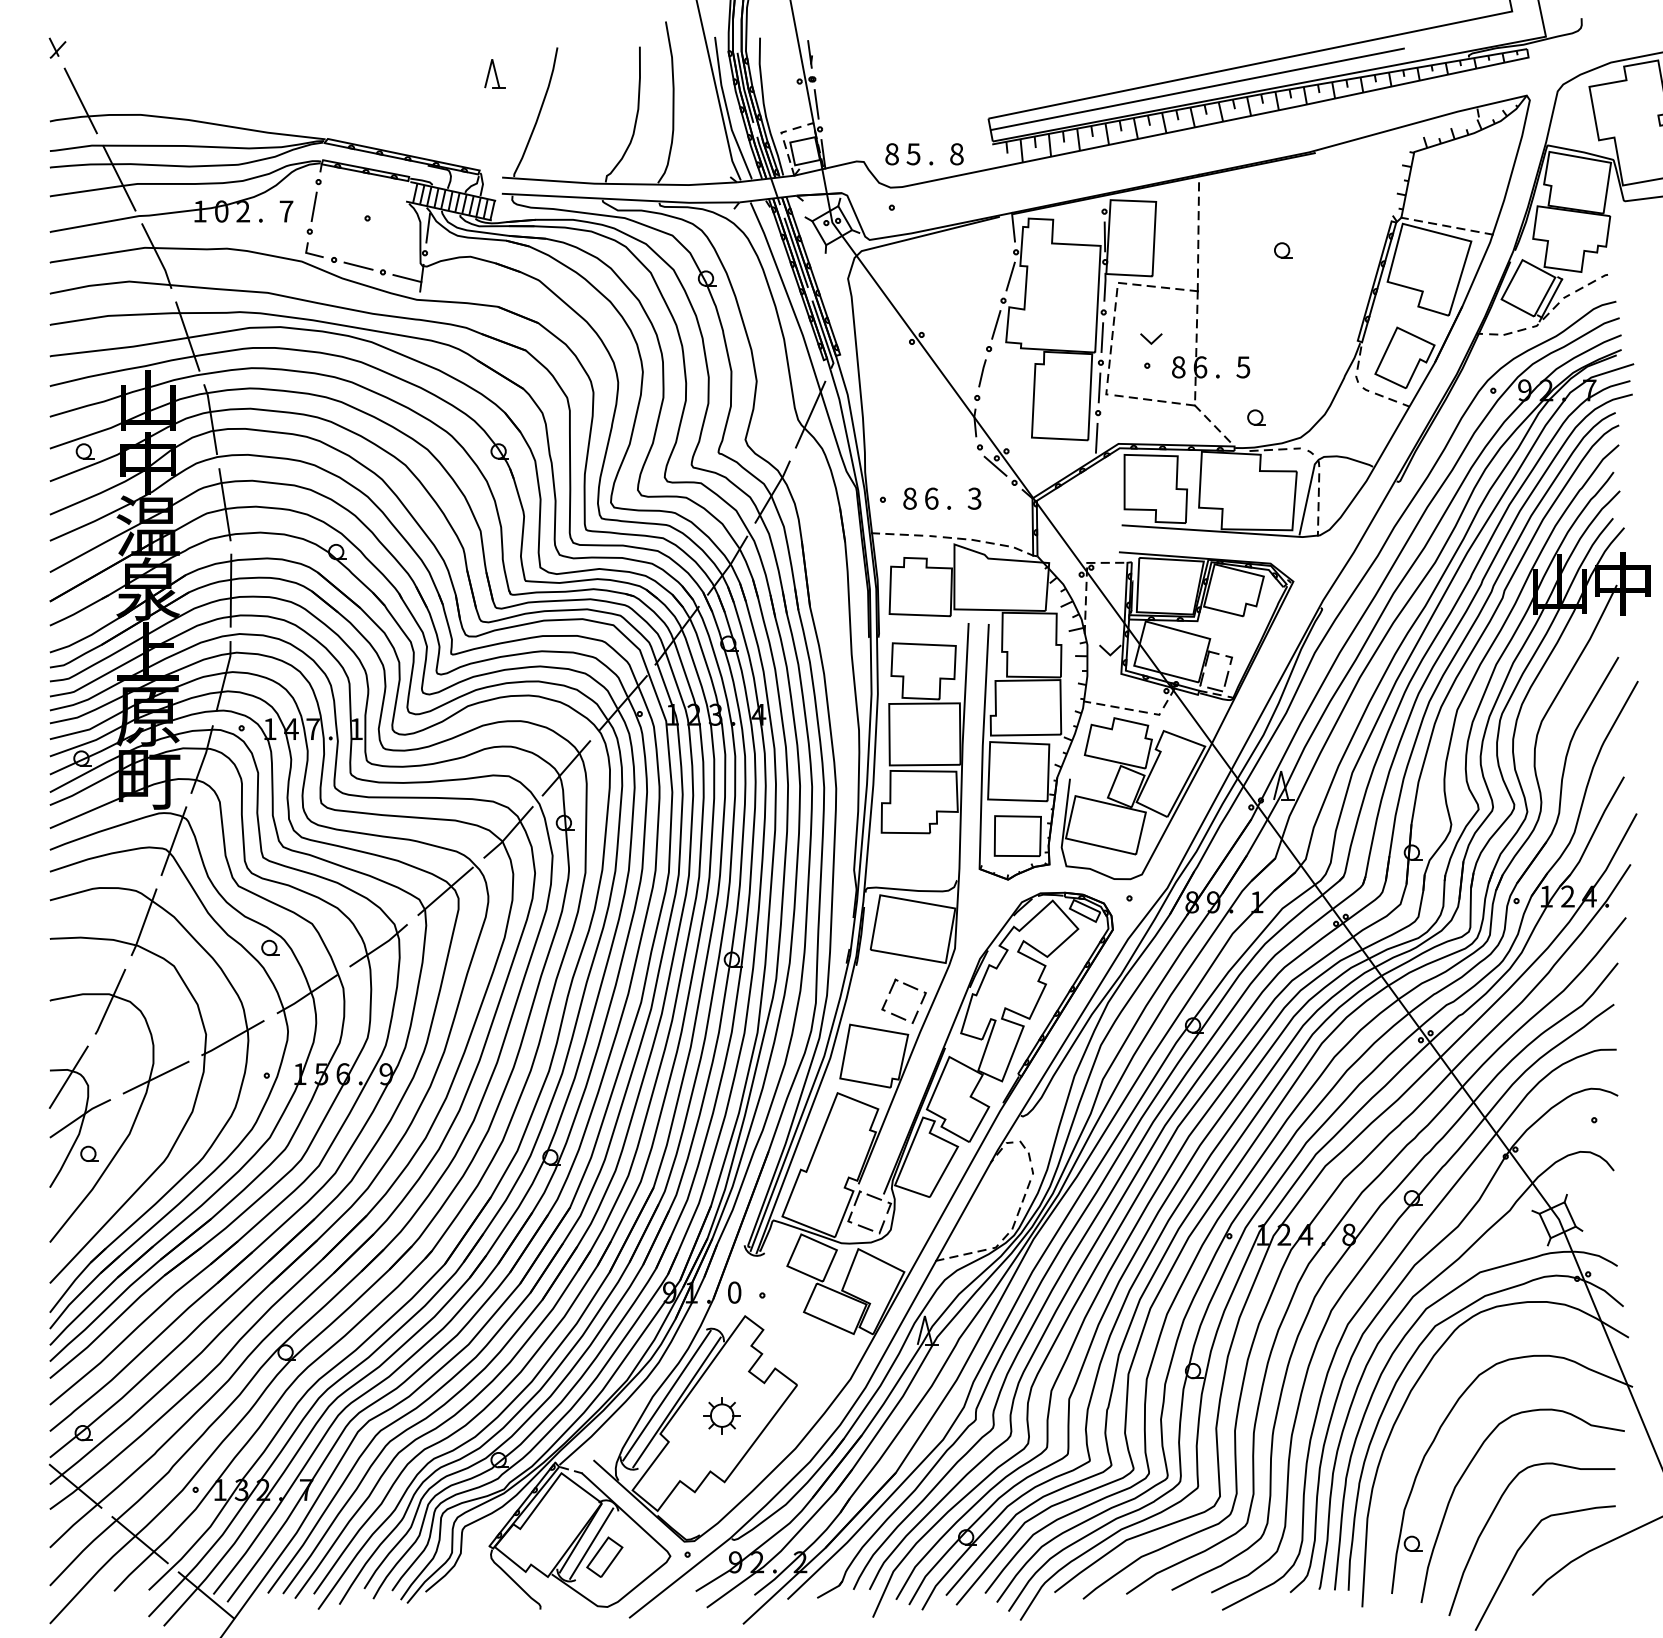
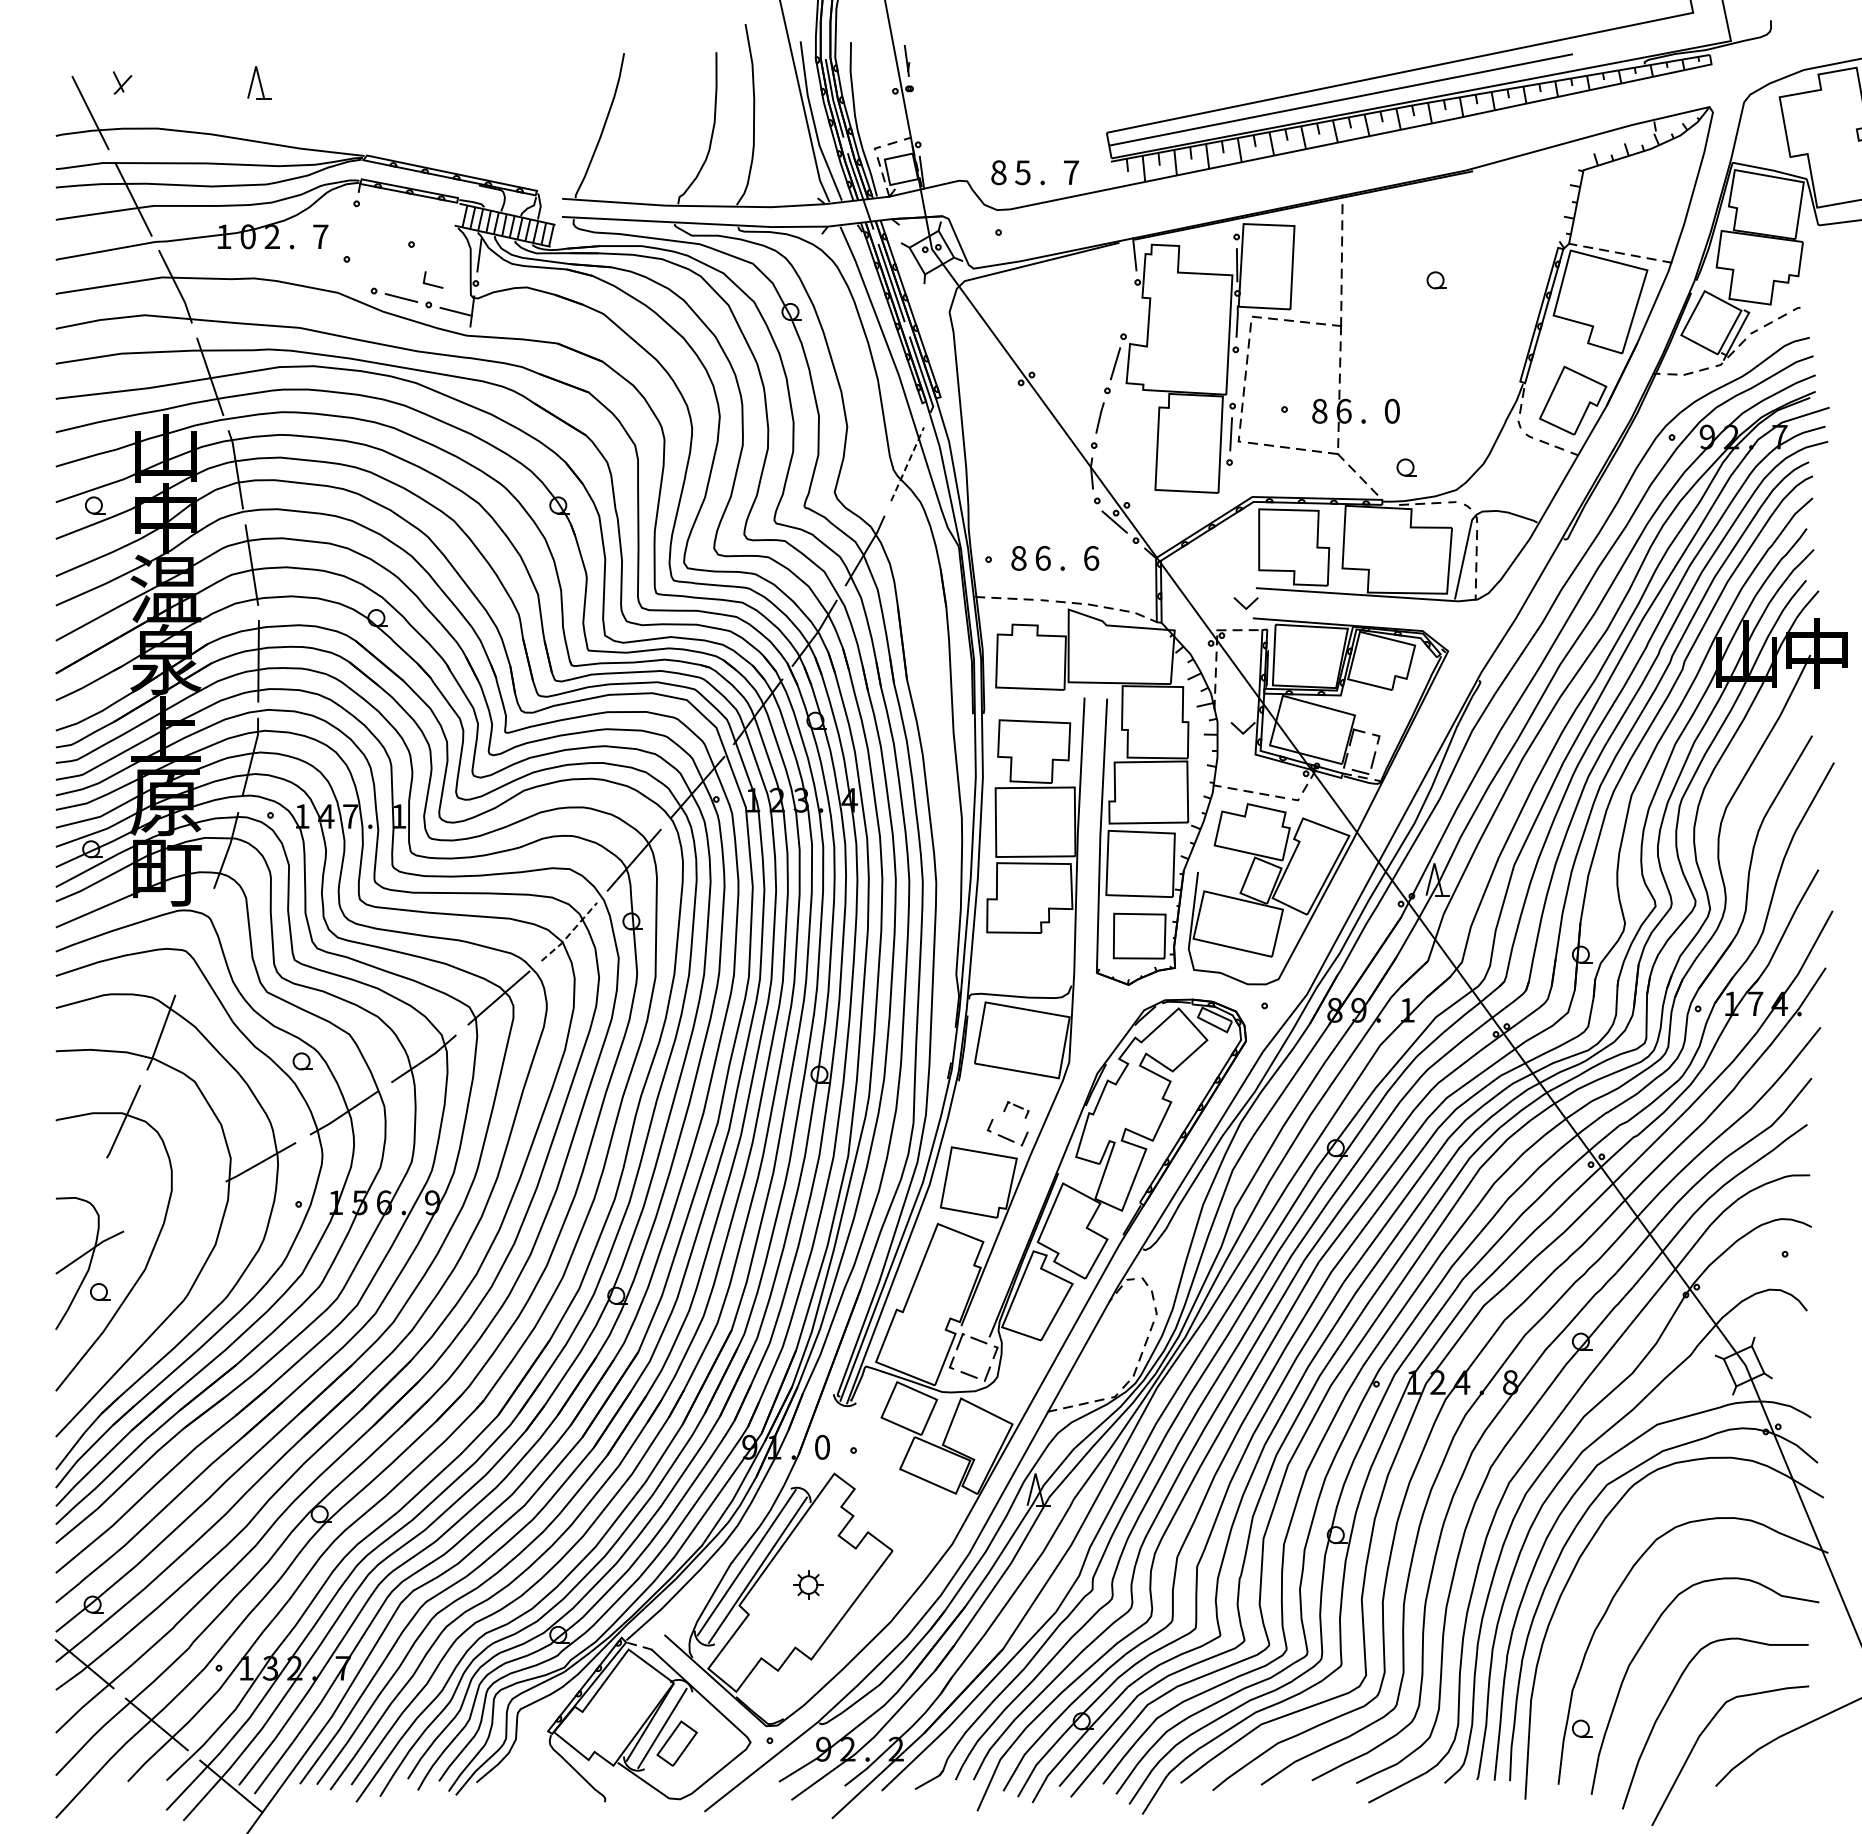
part: (57, 47) -> (122, 82), moved
part: (495, 73) -> (259, 82), moved
line: (816, 104) -> (914, 116), removed
text: (956, 154) -> (1071, 172), 8 -> 7
line: (313, 206) -> (351, 231), removed
line: (312, 253) -> (430, 283), moved
line: (1010, 276) -> (1131, 309), removed
line: (1102, 337) -> (1234, 377), removed
line: (1148, 340) -> (1243, 605), moved
text: (1242, 366) -> (1391, 410), 5 -> 0
line: (810, 413) -> (907, 463), solid -> dashed
line: (1096, 438) -> (1227, 490), removed
text: (974, 498) -> (1091, 558), 3 -> 6
line: (509, 833) -> (570, 933), solid -> dashed
line: (173, 840) -> (194, 941), removed
text: (1567, 896) -> (1755, 1003), 2 -> 7
part: (907, 990) -> (1016, 1109), size x0.6
line: (68, 1076) -> (76, 1205), removed
line: (155, 1077) -> (174, 1206), removed
part: (722, 1415) -> (808, 1584), size x0.7

